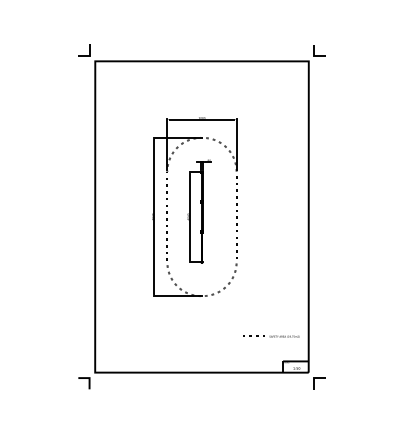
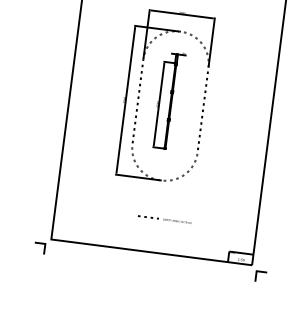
part: (271, 336) -> (165, 219), moved

